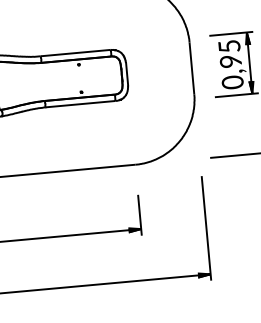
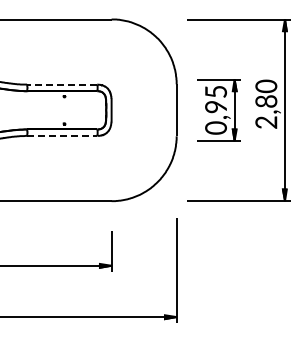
line: (75, 53) -> (62, 84), solid -> dashed
line: (79, 103) -> (61, 135), solid -> dashed

